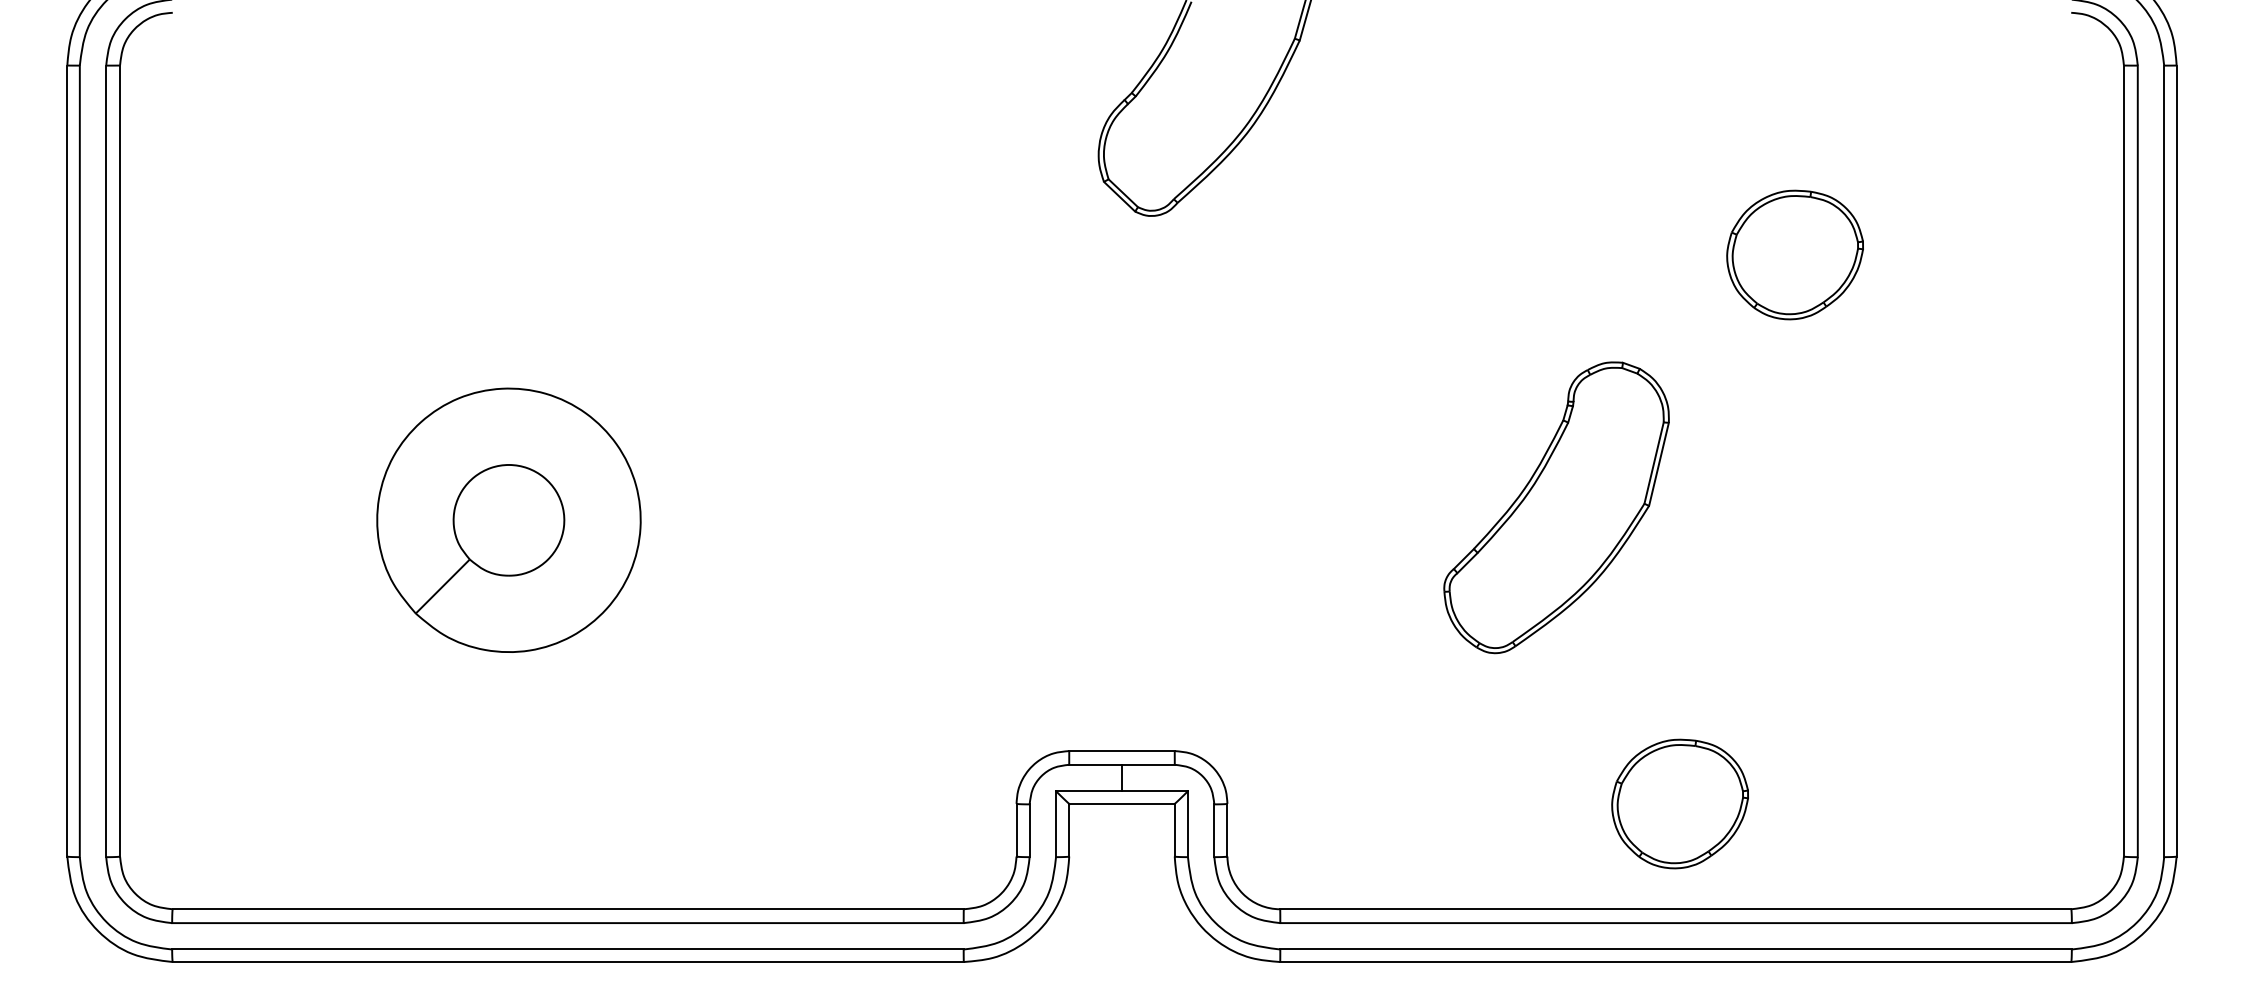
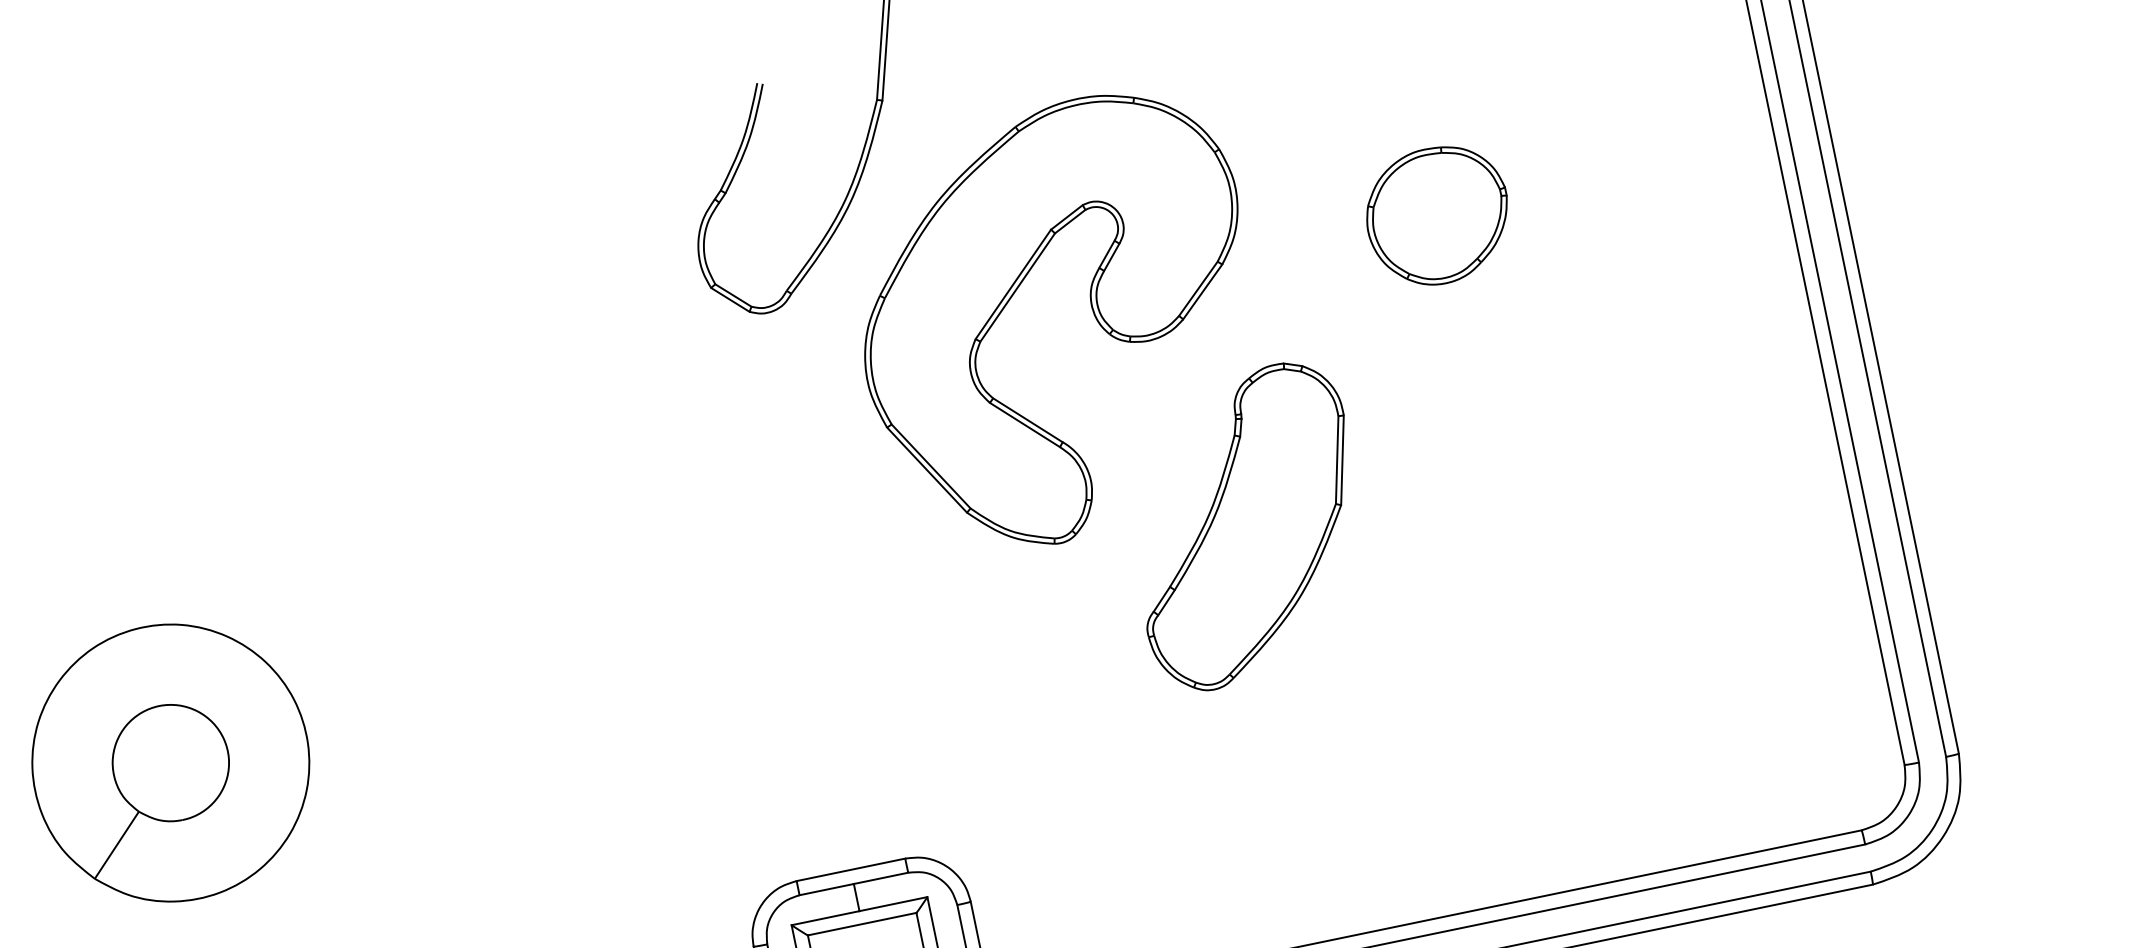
part: (1454, 277) -> (1092, 311), added
part: (1679, 803) -> (1435, 804), removed

